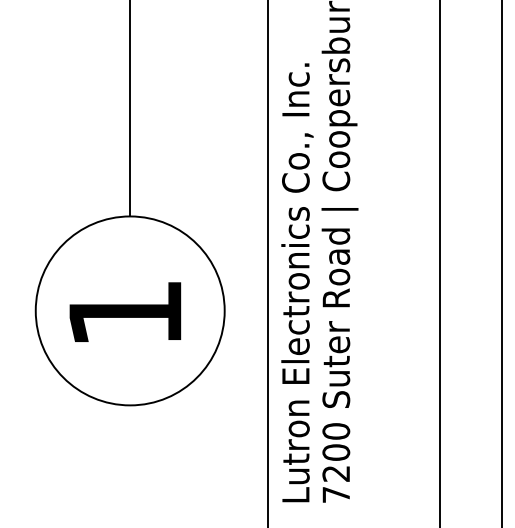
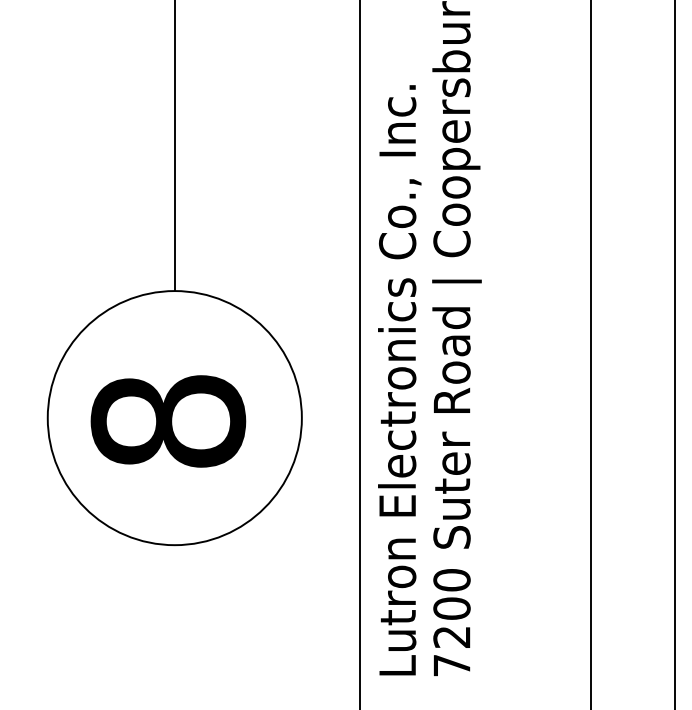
text: (125, 313) -> (168, 421), 1 -> 8

